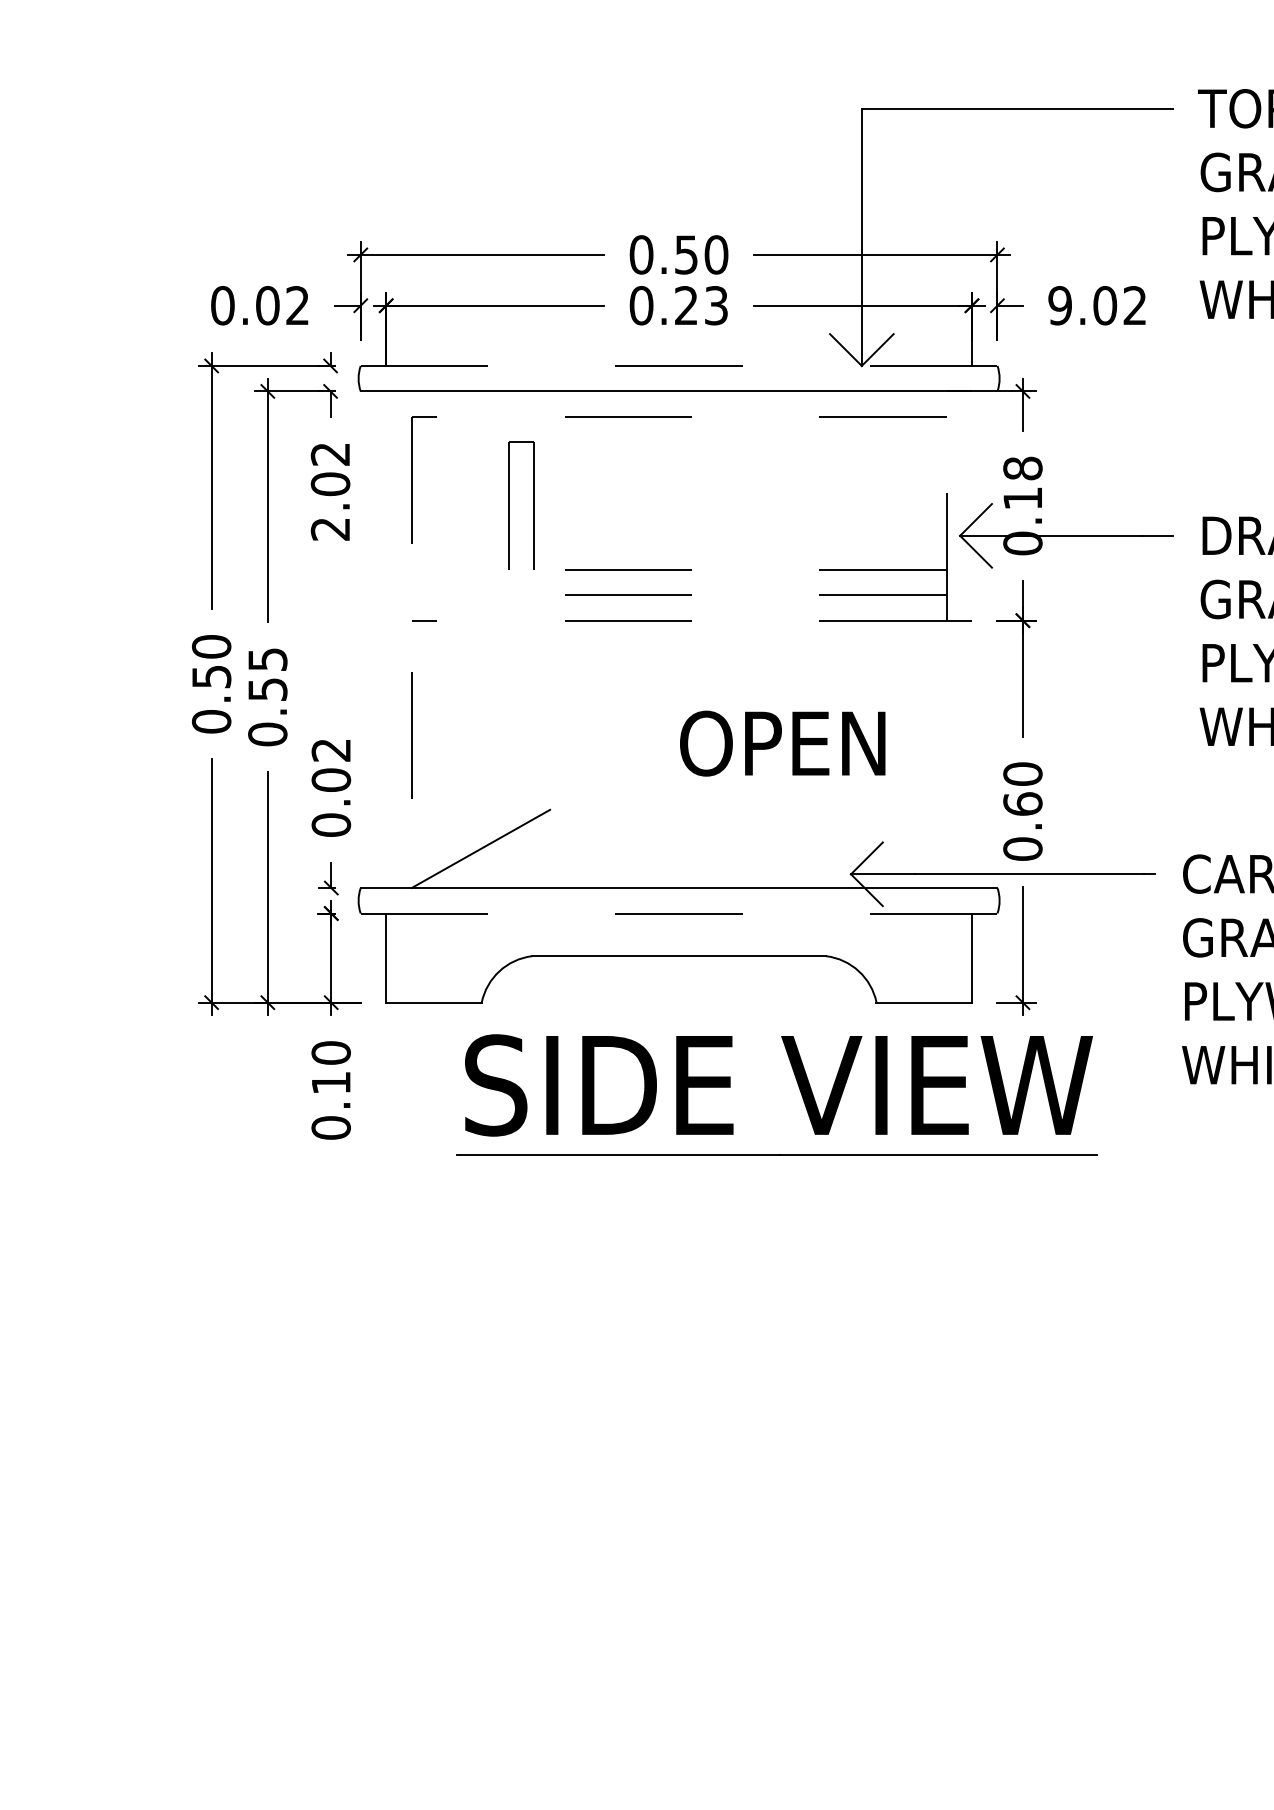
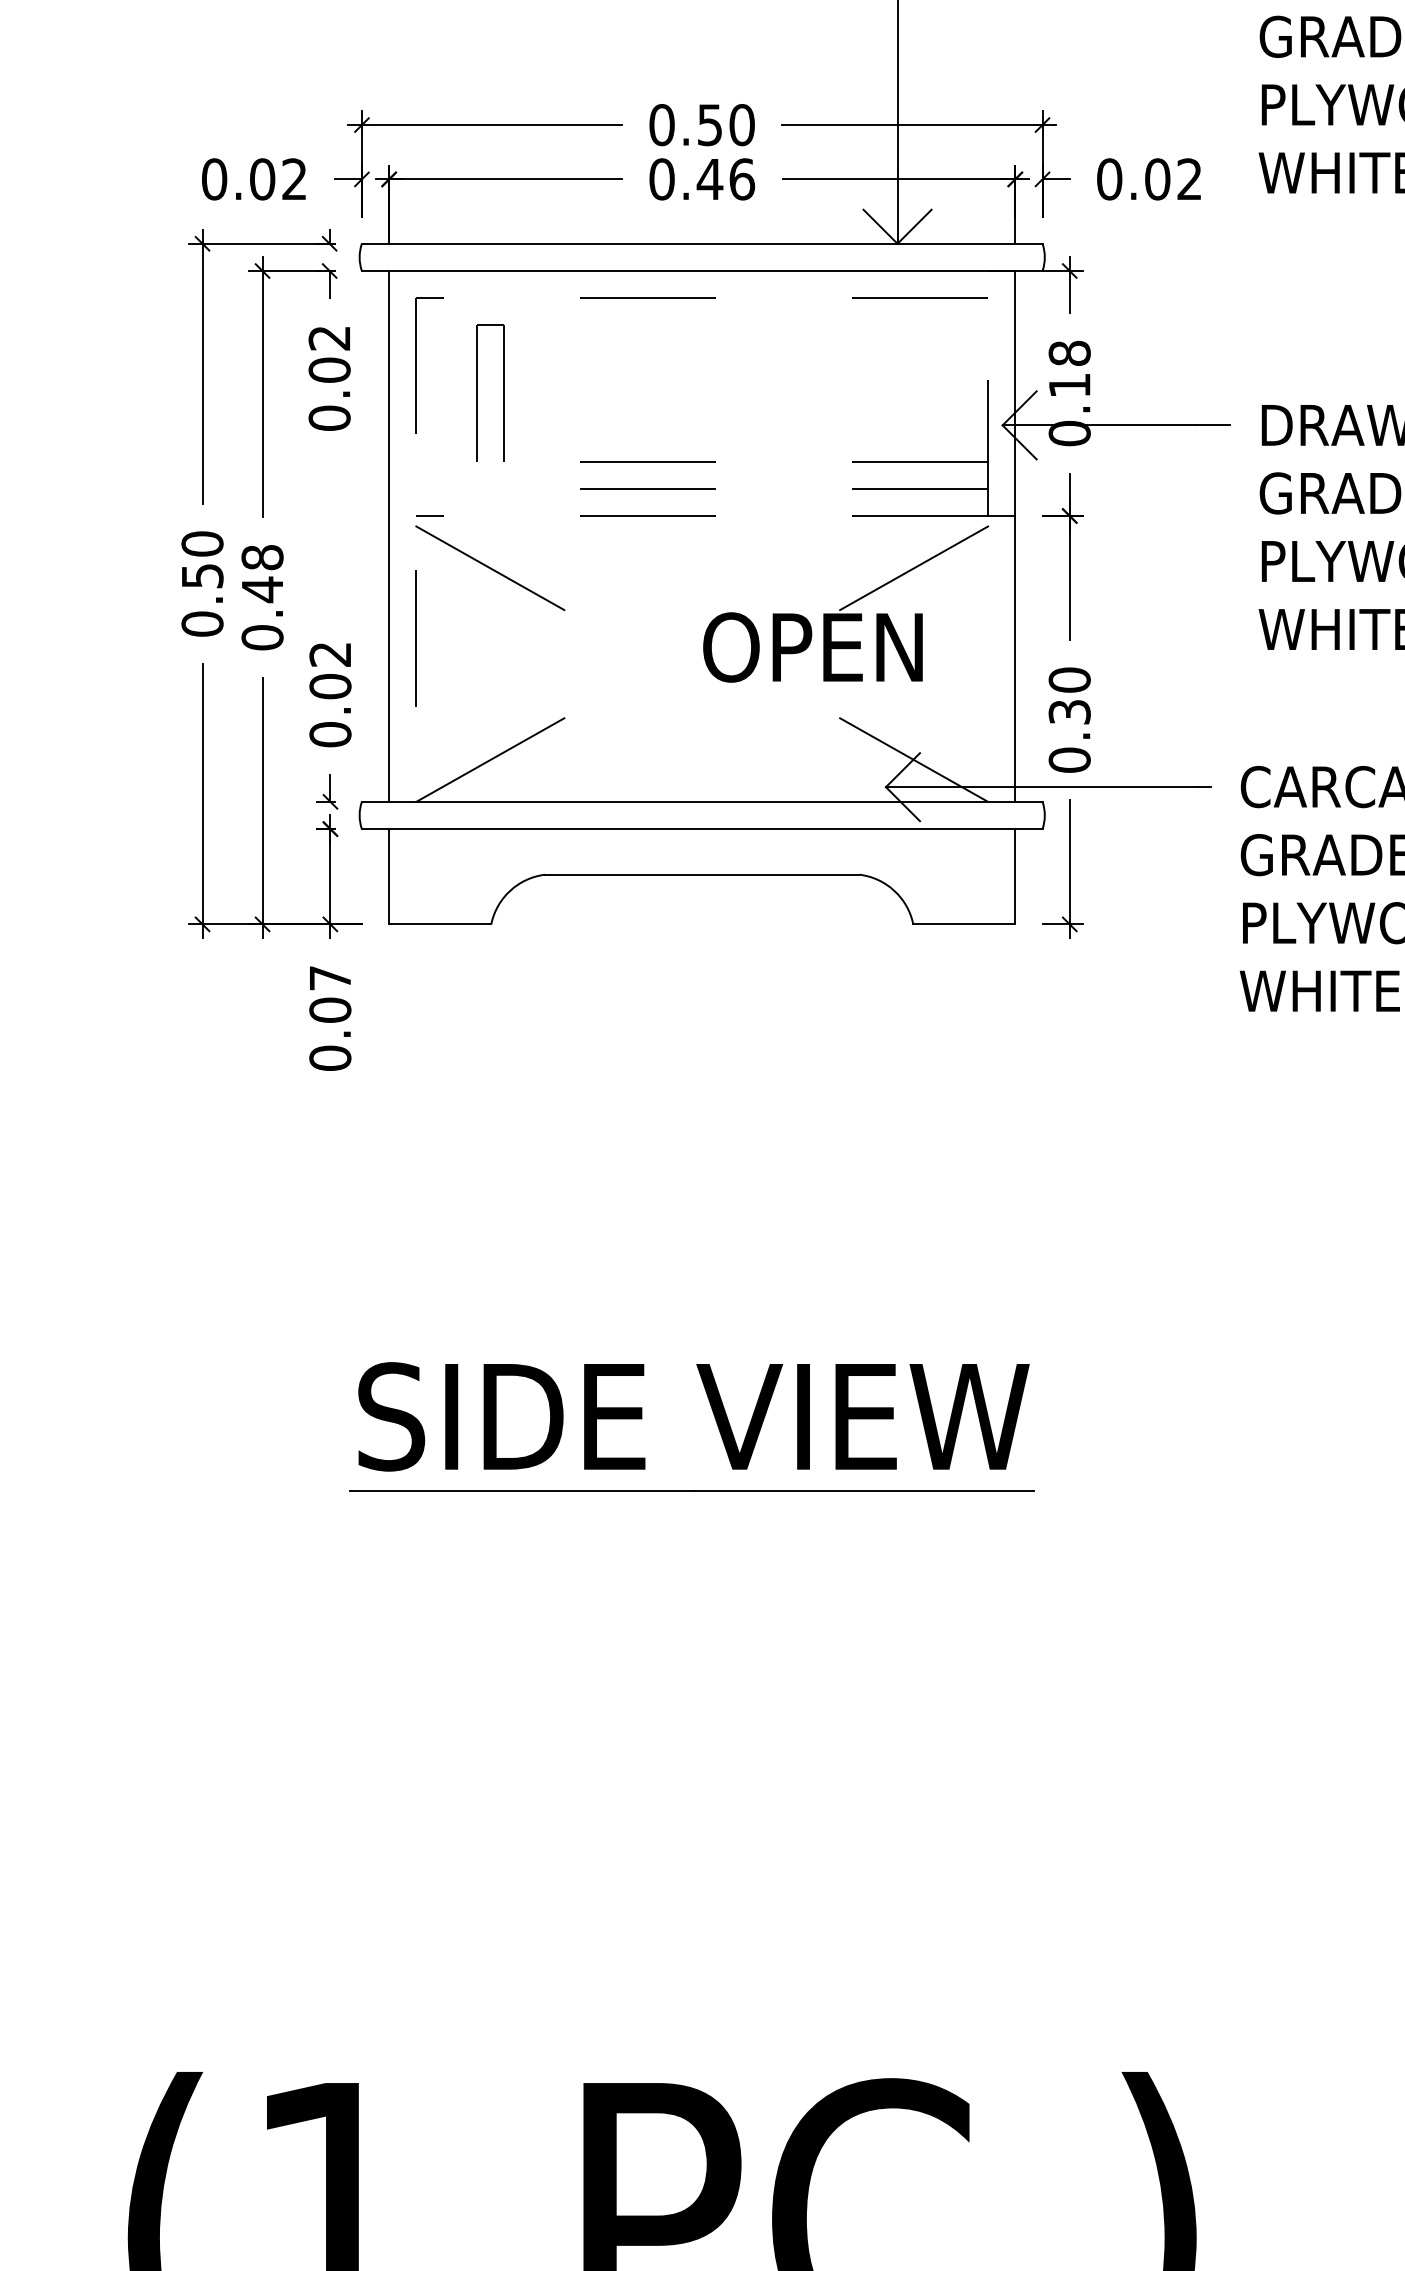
text: (700, 305) -> (725, 179), 0.23 -> 0.46
text: (1060, 305) -> (1109, 179), 9.02 -> 0.02
line: (678, 365) -> (701, 243), dashed -> solid
part: (509, 505) -> (477, 392), moved
text: (330, 528) -> (329, 417), 2.02 -> 0.02
line: (386, 639) -> (389, 536), added
line: (972, 639) -> (1015, 536), added
line: (481, 669) -> (490, 568), added
line: (877, 669) -> (914, 568), added
text: (267, 675) -> (262, 574), 0.55 -> 0.48
text: (1022, 803) -> (1069, 711), 0.60 -> 0.30
line: (877, 848) -> (914, 759), added
line: (678, 913) -> (701, 829), dashed -> solid
text: (331, 1067) -> (330, 993), 0.10 -> 0.07
part: (798, 1086) -> (714, 1418), moved

